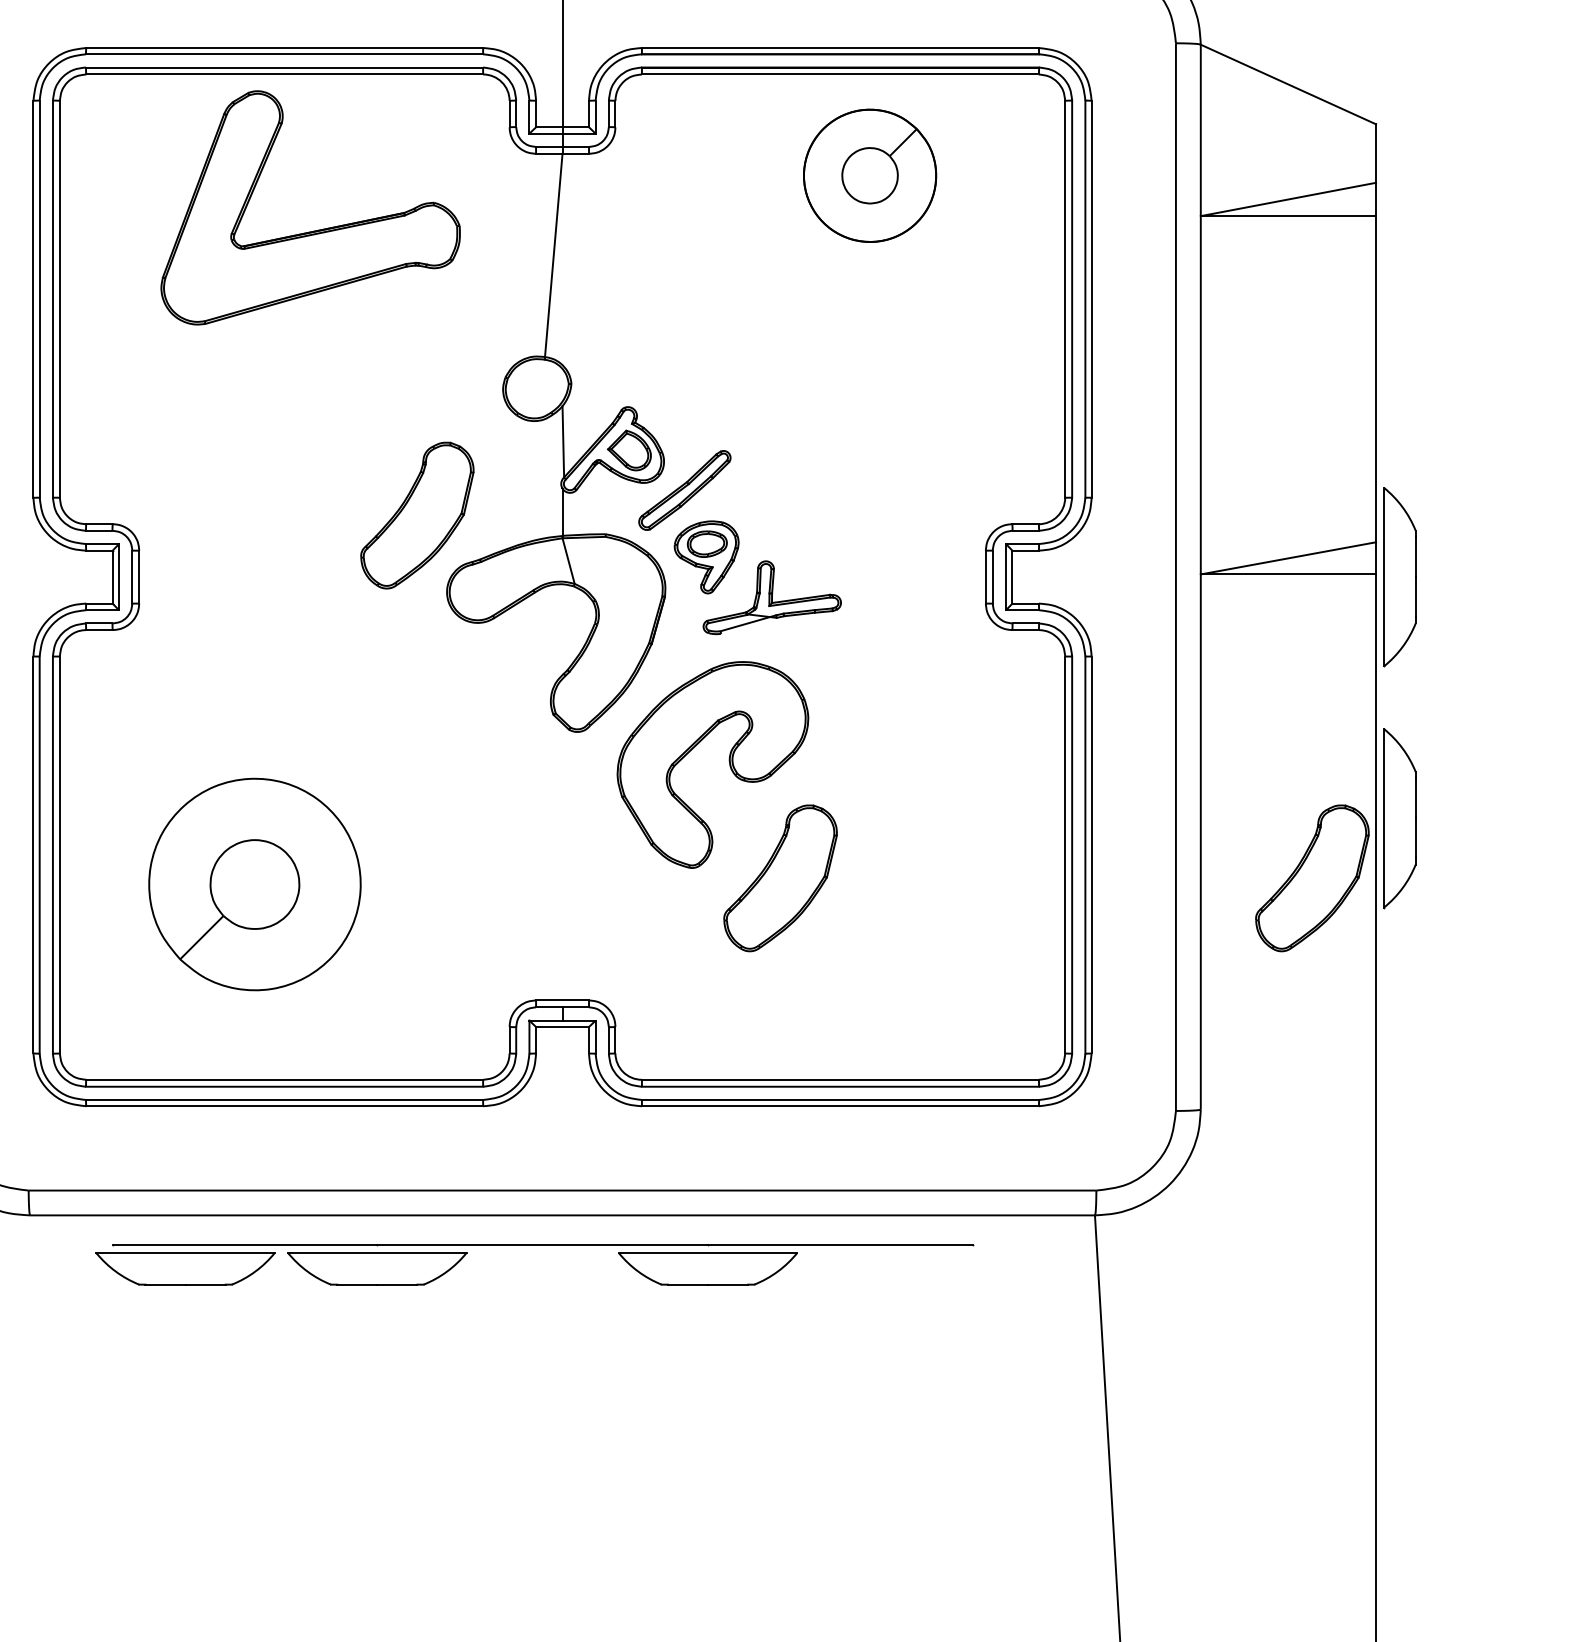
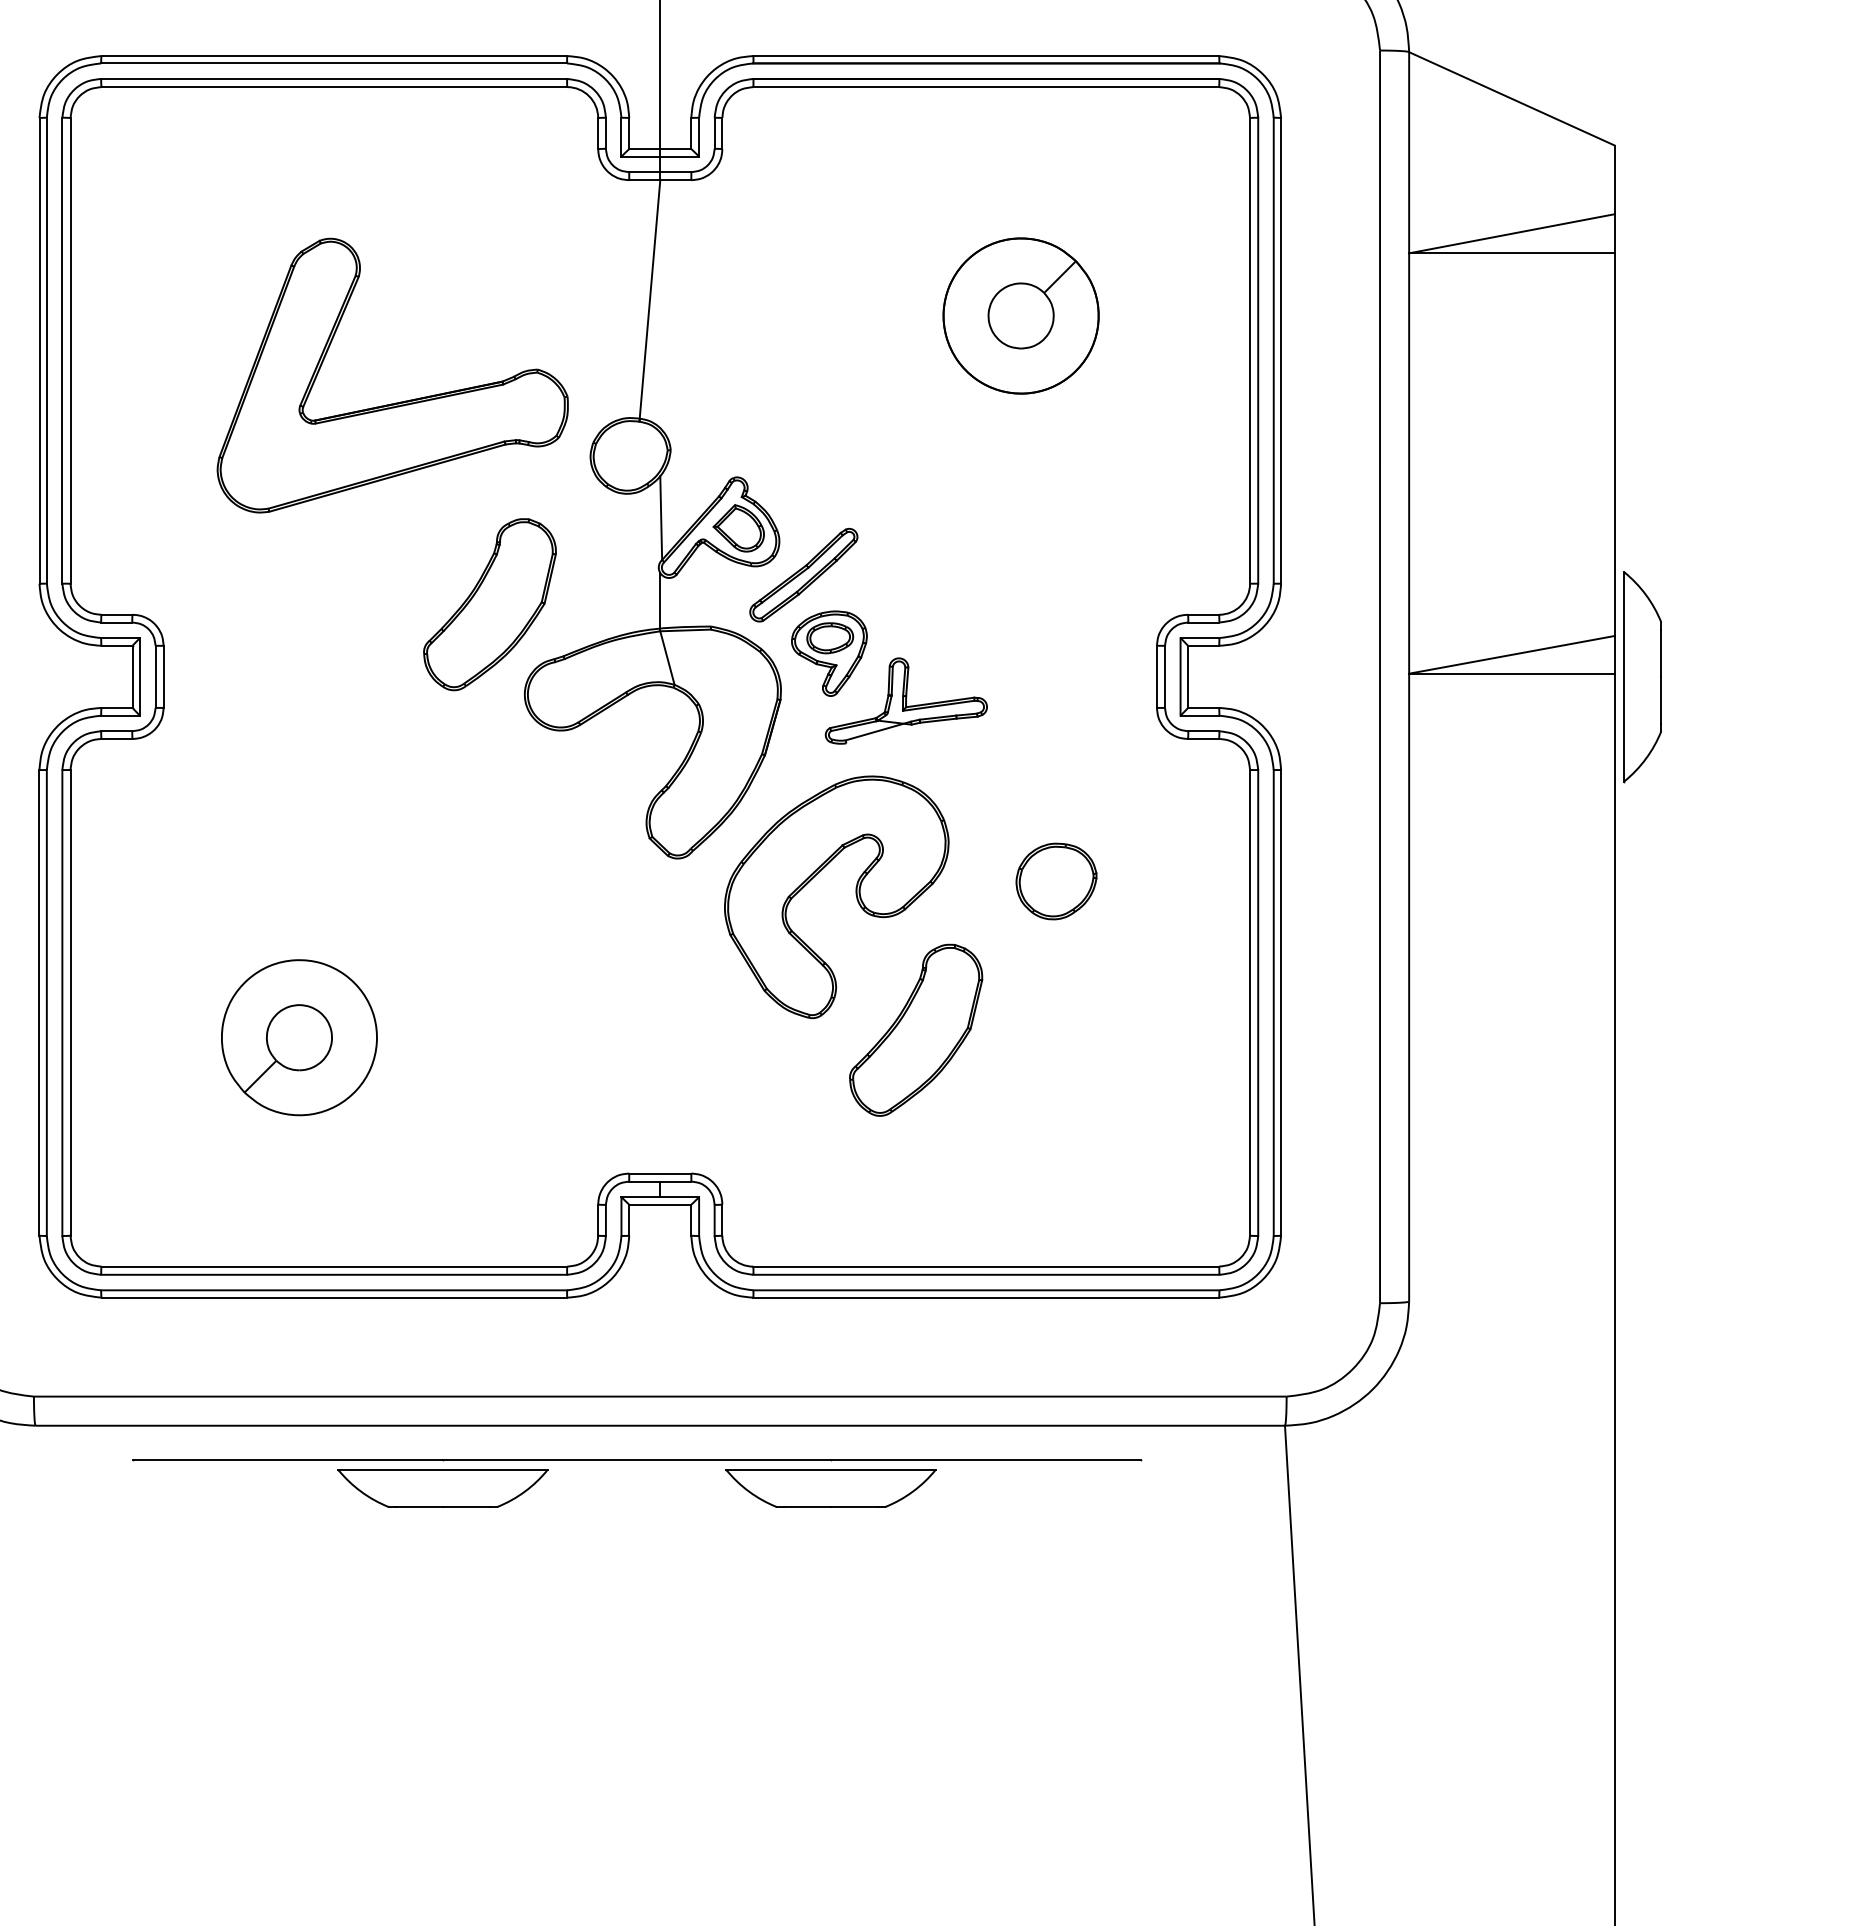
part: (869, 175) -> (1020, 315), moved
part: (312, 230) -> (395, 402), moved
part: (900, 751) -> (1056, 881), added
part: (1399, 818) -> (1642, 960), removed
part: (1312, 877) -> (1540, 1029), removed
part: (255, 884) -> (299, 1037), size x0.62
part: (185, 1268) -> (217, 1488), removed

